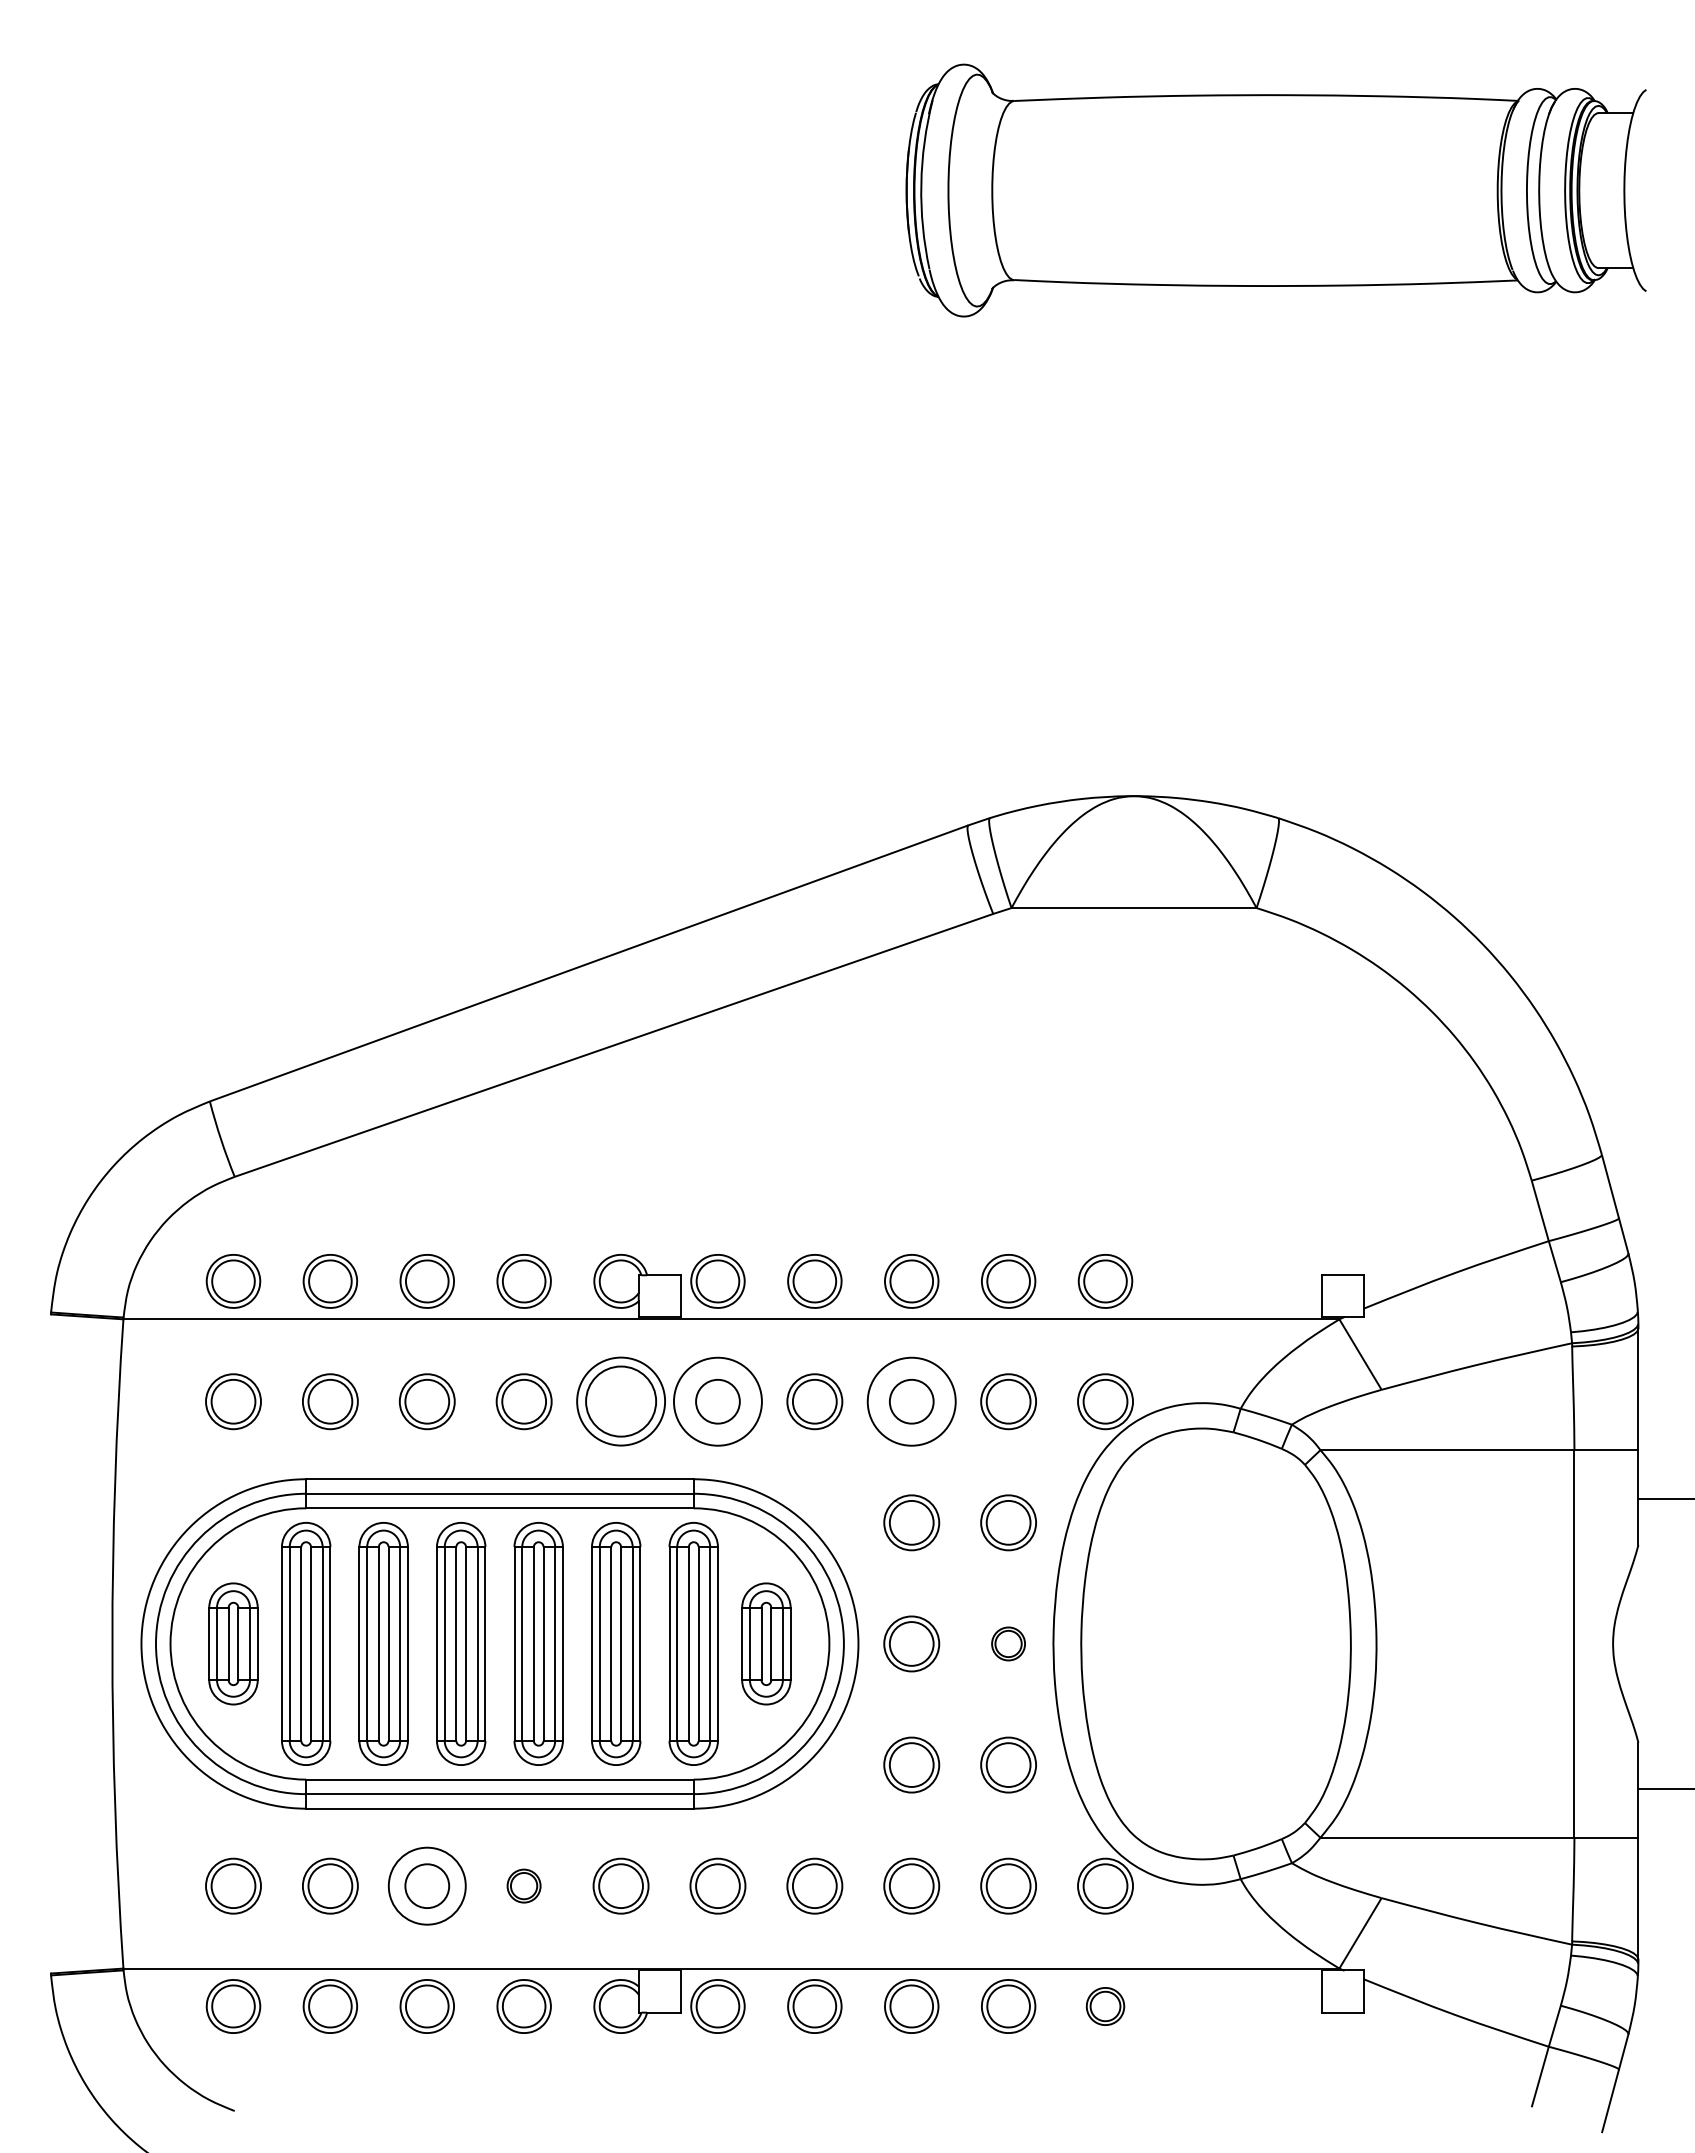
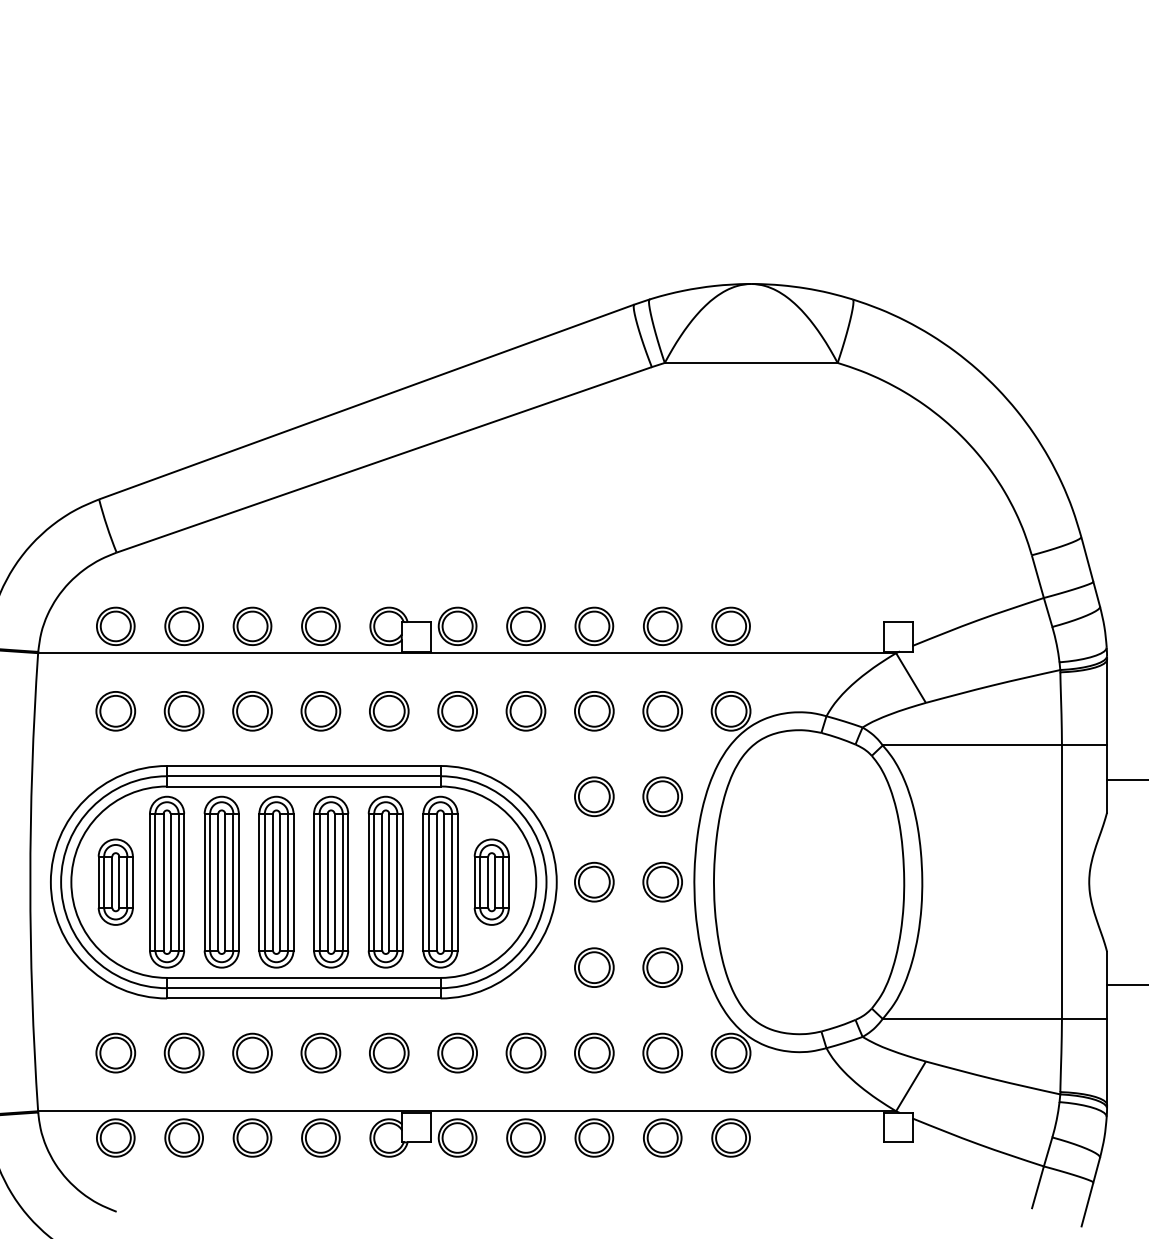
part: (620, 1401) -> (388, 711), size x0.62
circle: (717, 1401) -> (457, 711), size x0.62
circle: (911, 1401) -> (594, 711), size x0.62
part: (1008, 1643) -> (662, 881), size x1.67
circle: (426, 1885) -> (251, 1052), size x0.71
part: (523, 1885) -> (320, 1052), size x1.67
part: (1105, 2006) -> (731, 1138), size x1.43

